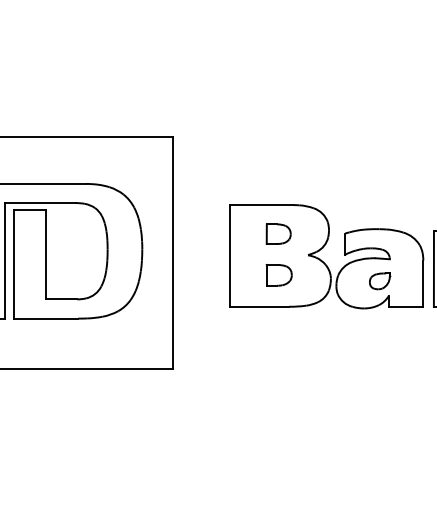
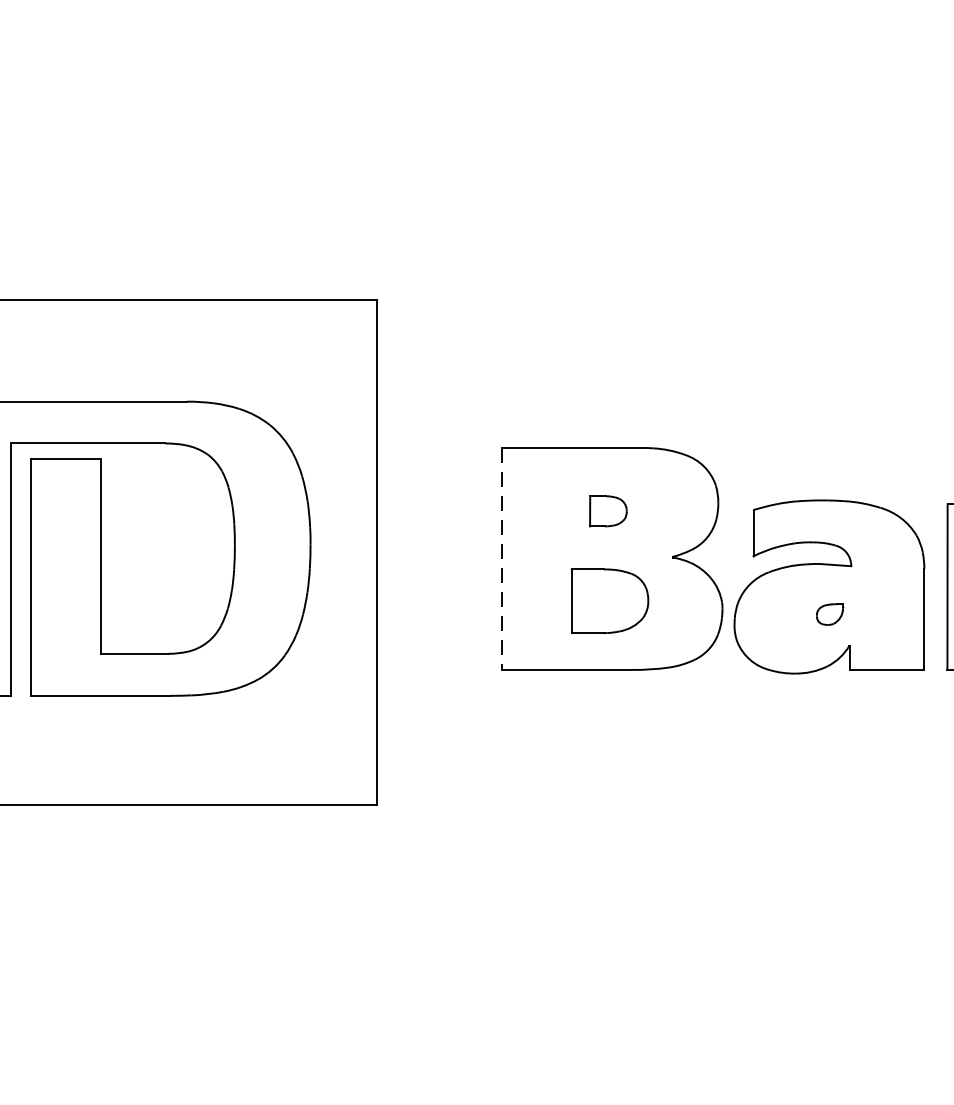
part: (278, 233) -> (608, 509), size x0.7
line: (230, 255) -> (503, 557), solid -> dashed
part: (278, 275) -> (608, 601), size x1.4
part: (380, 281) -> (830, 614), size x0.6

